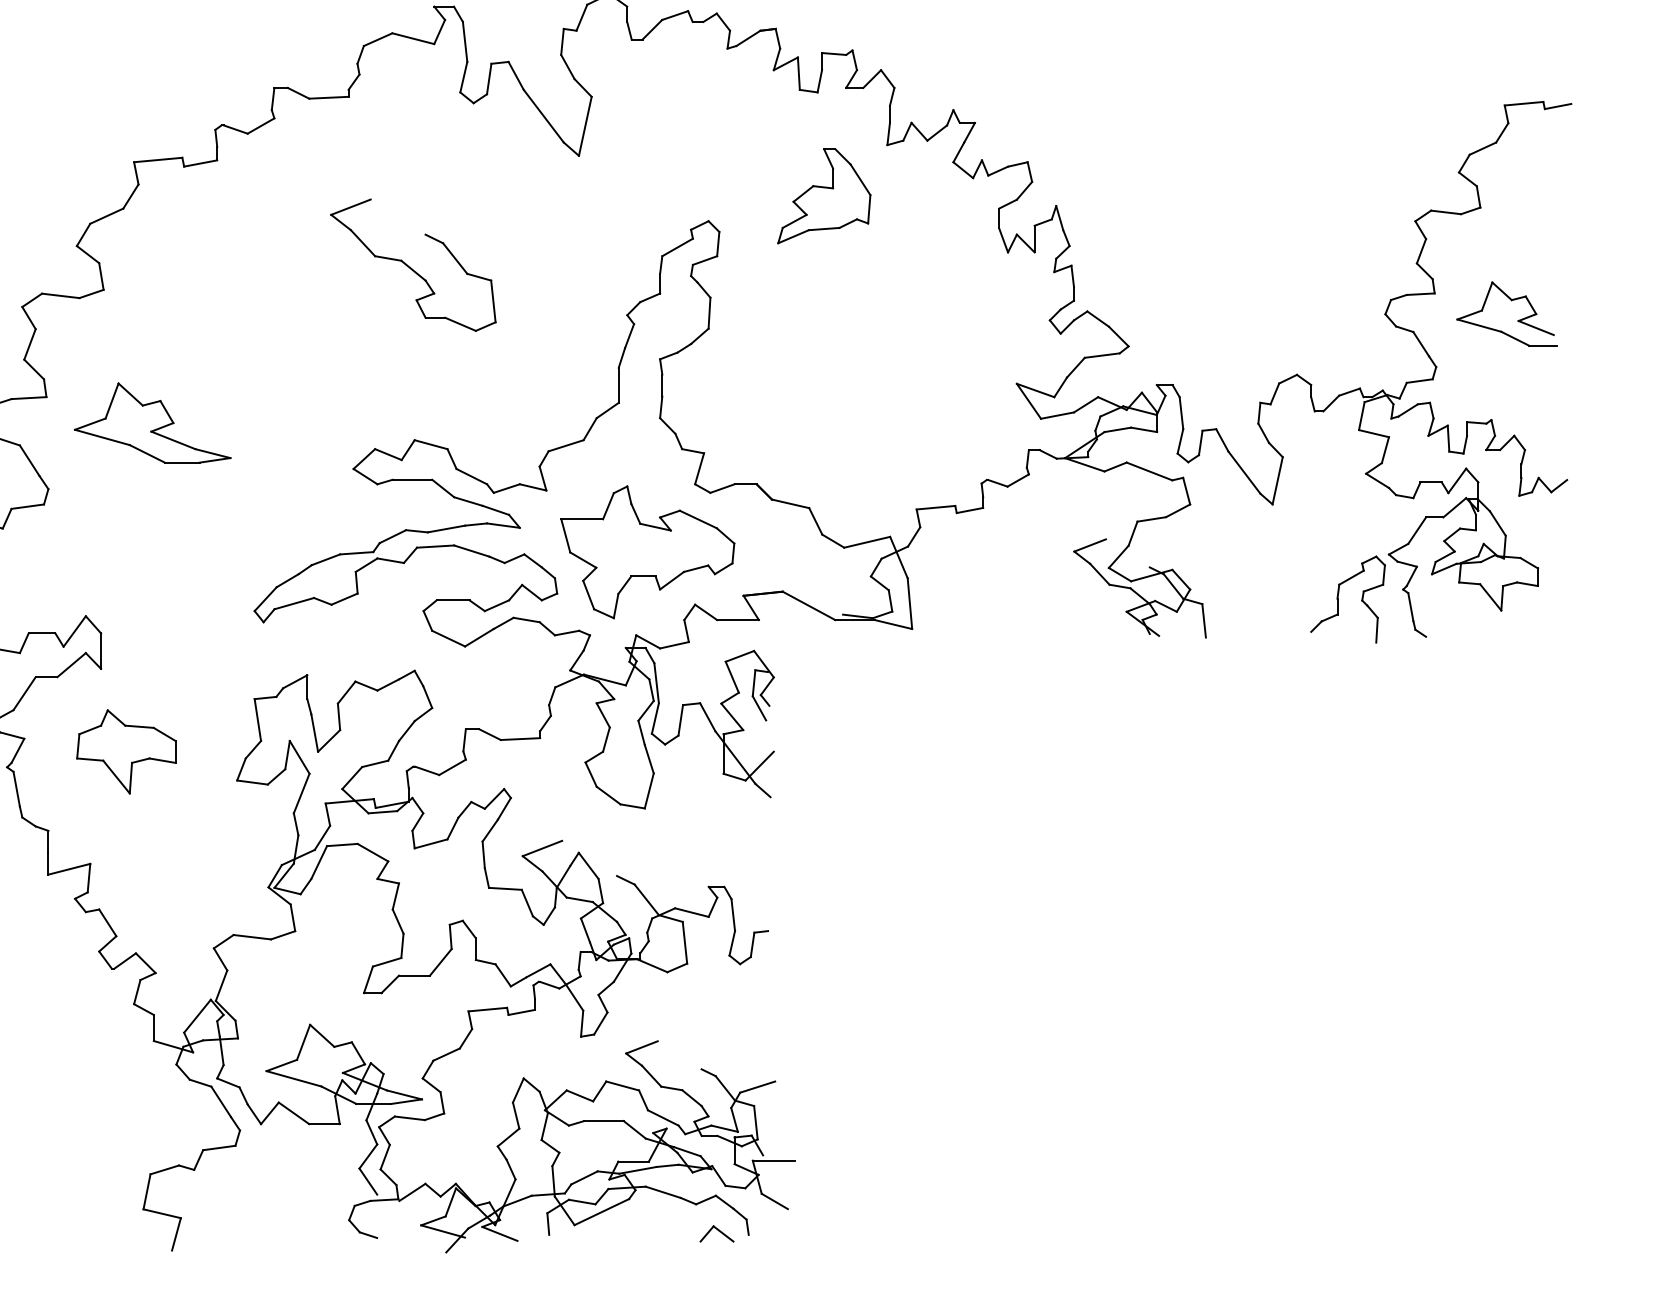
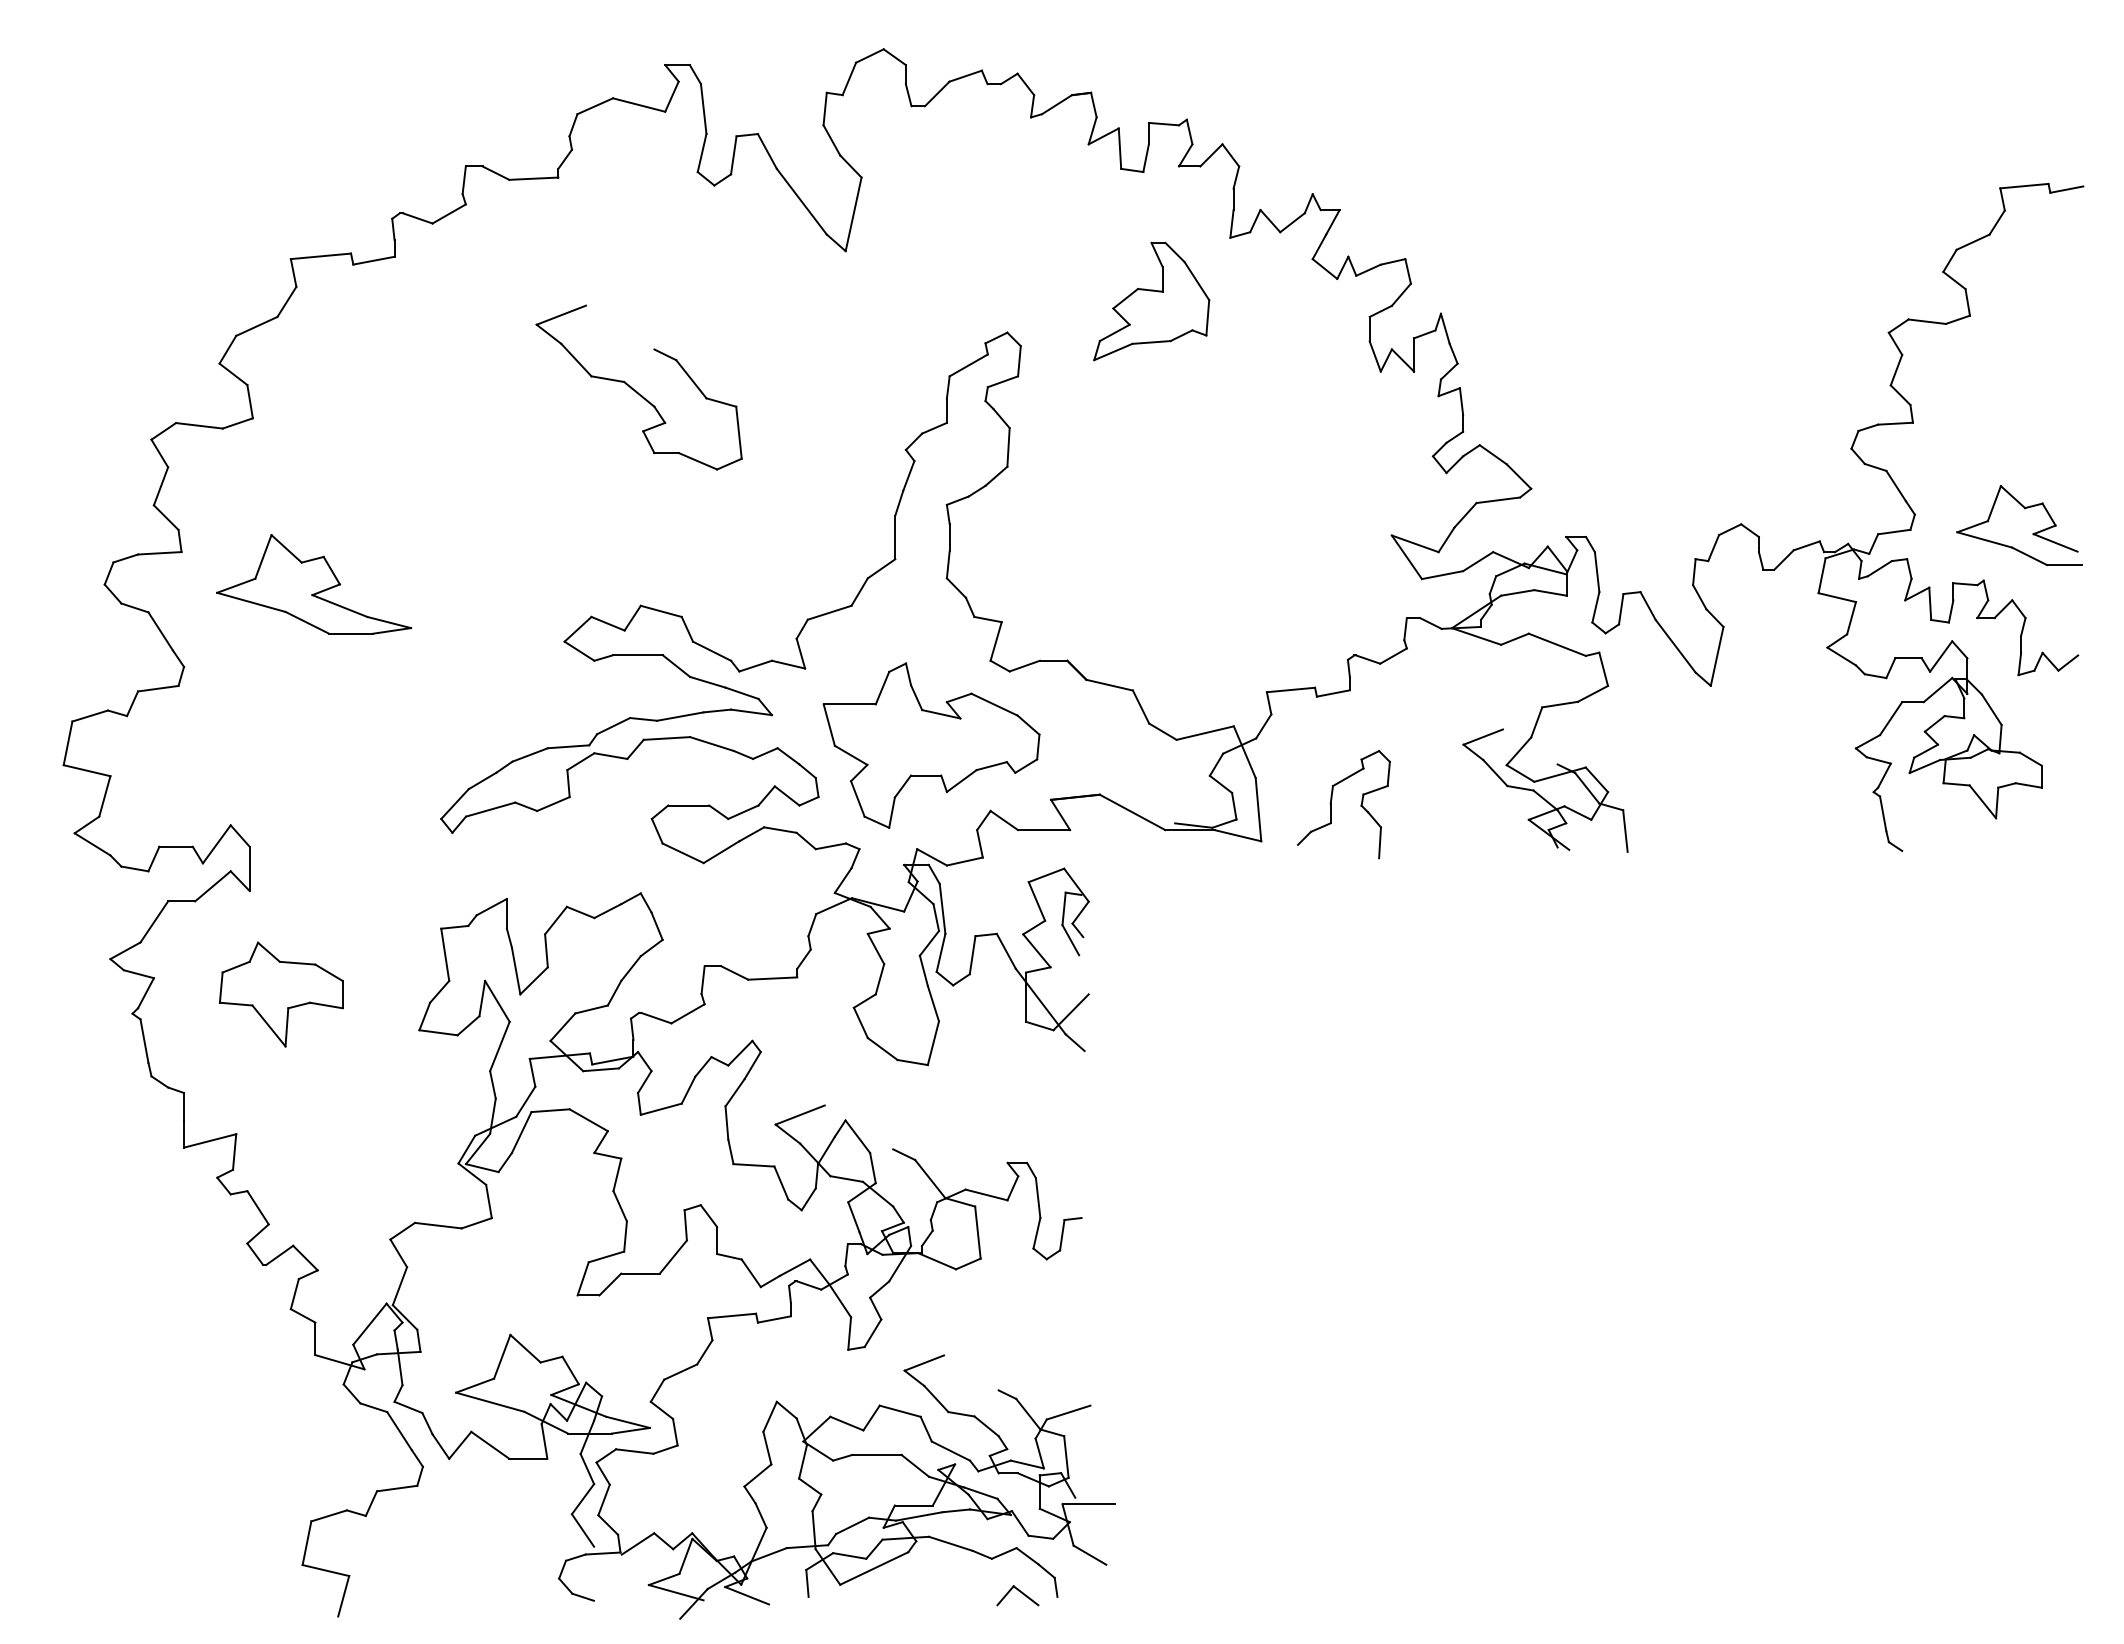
part: (1517, 320) -> (2032, 533), moved
part: (1338, 599) -> (1331, 804), moved

